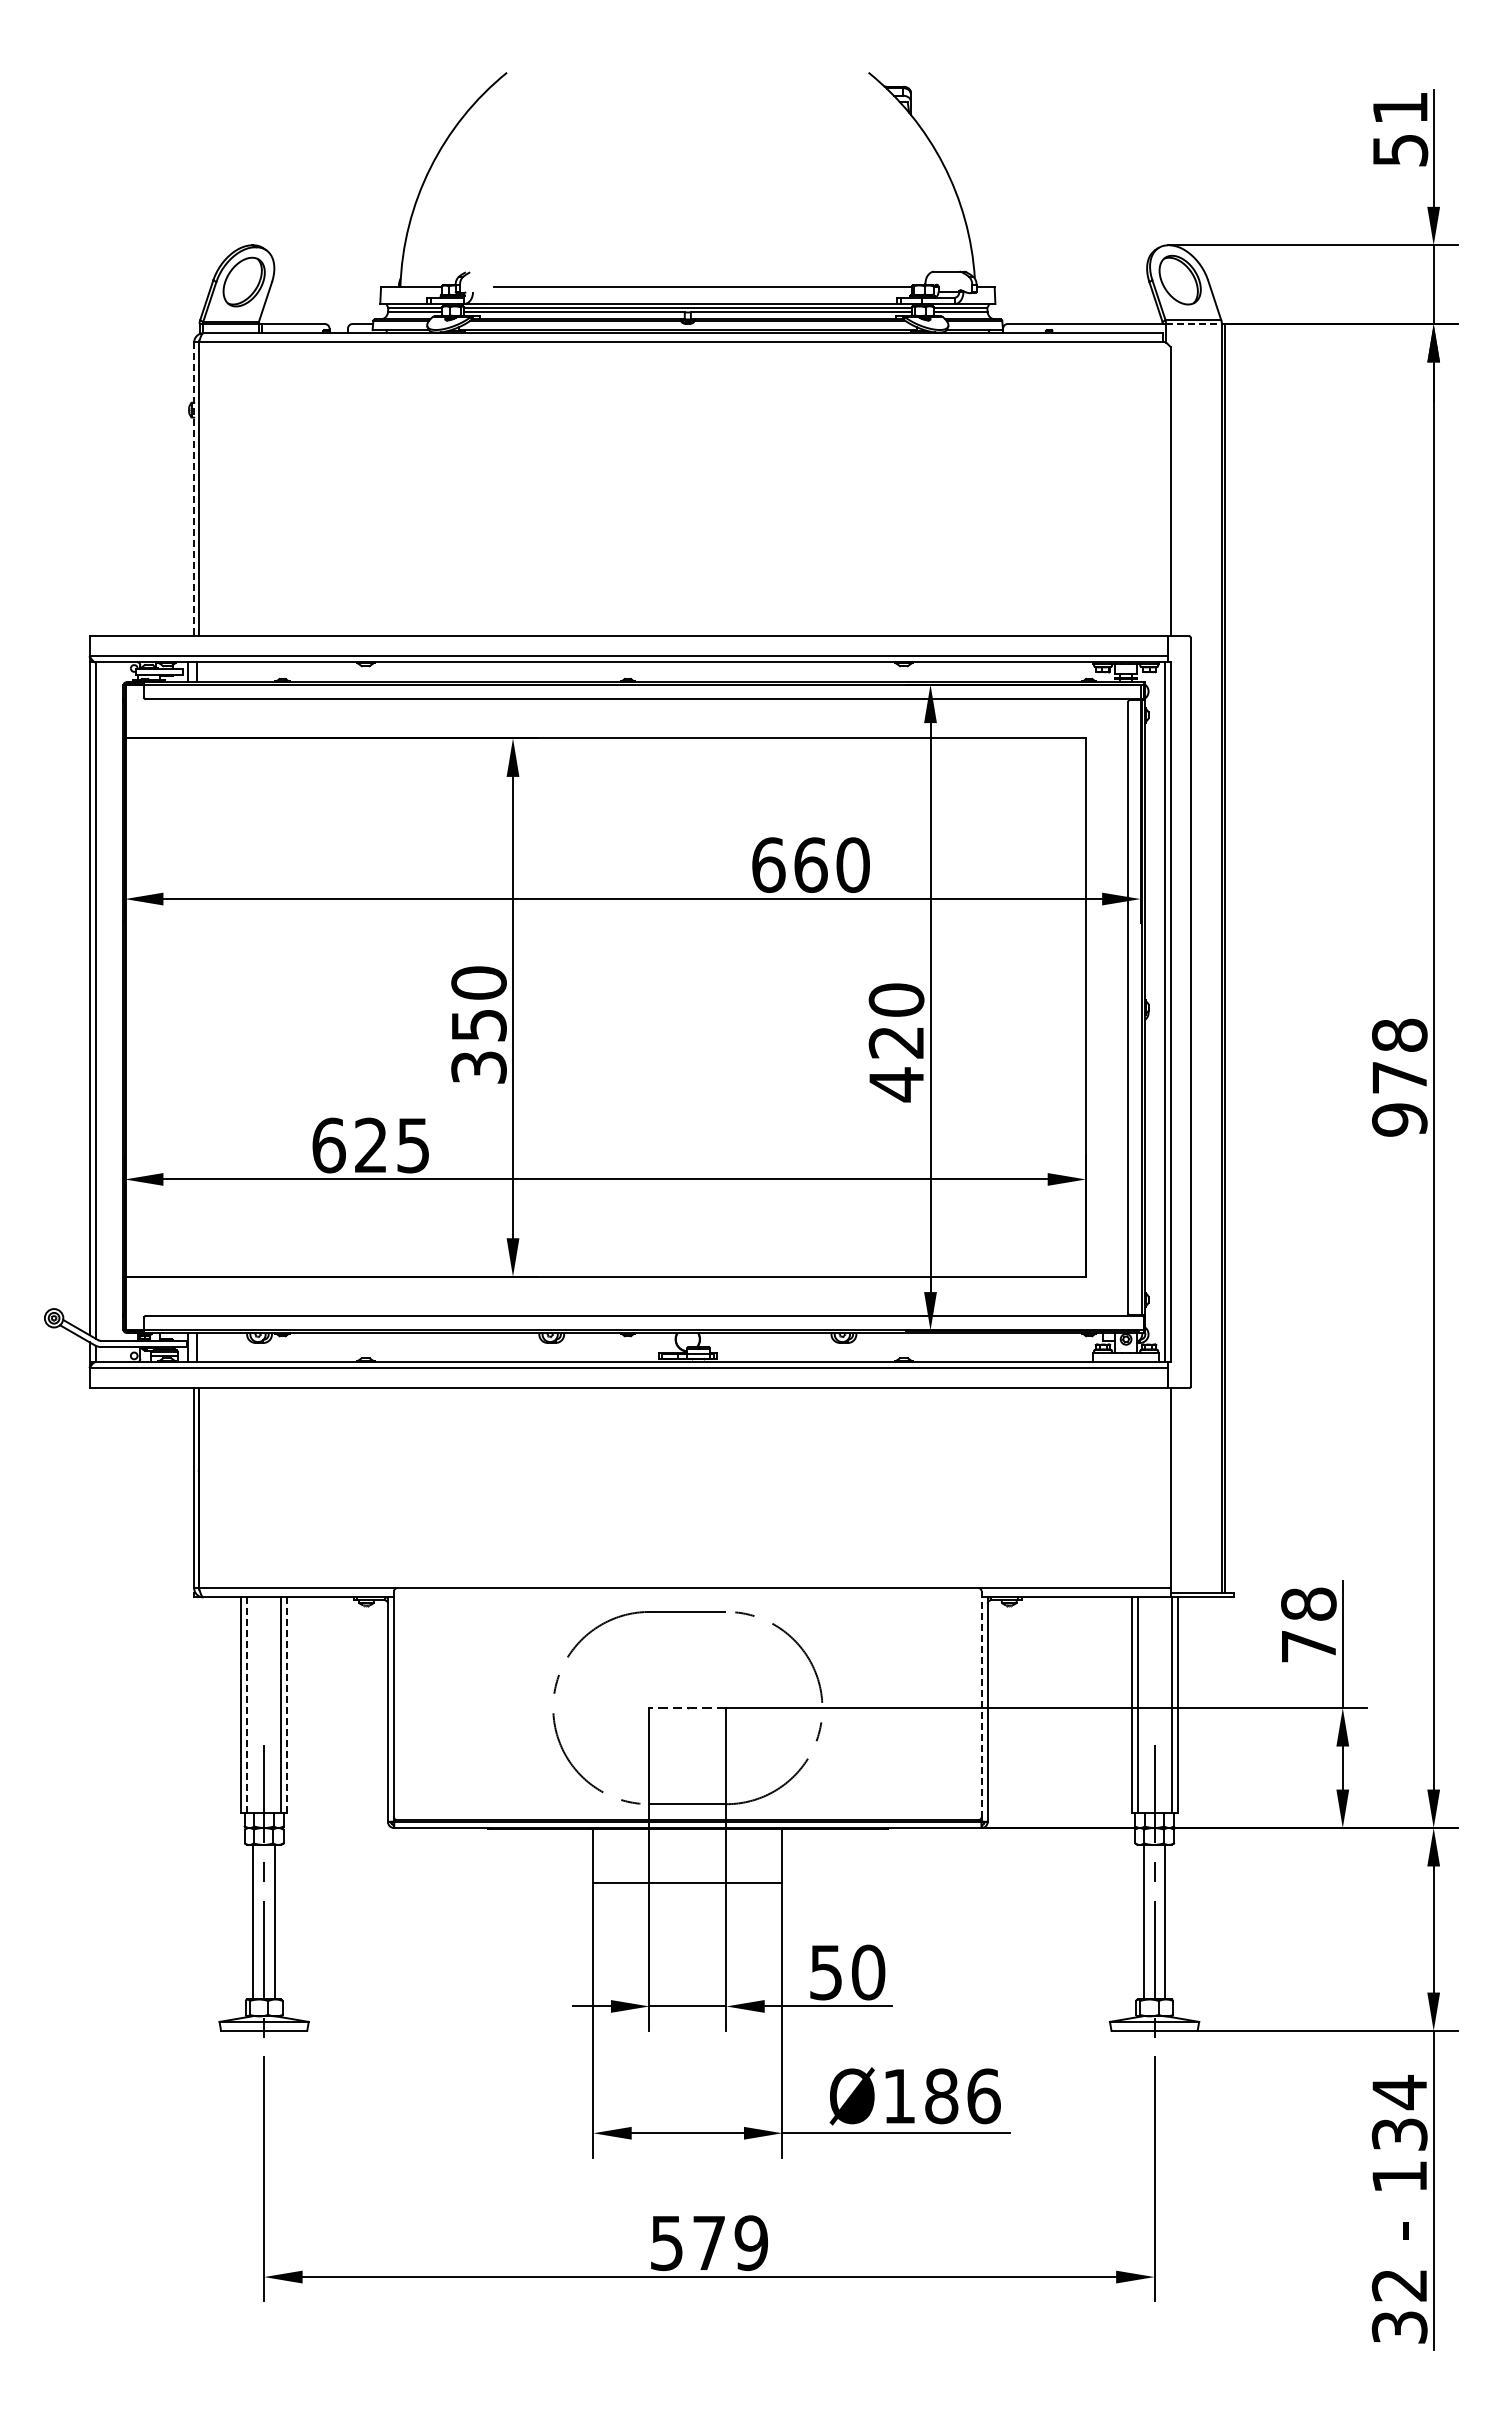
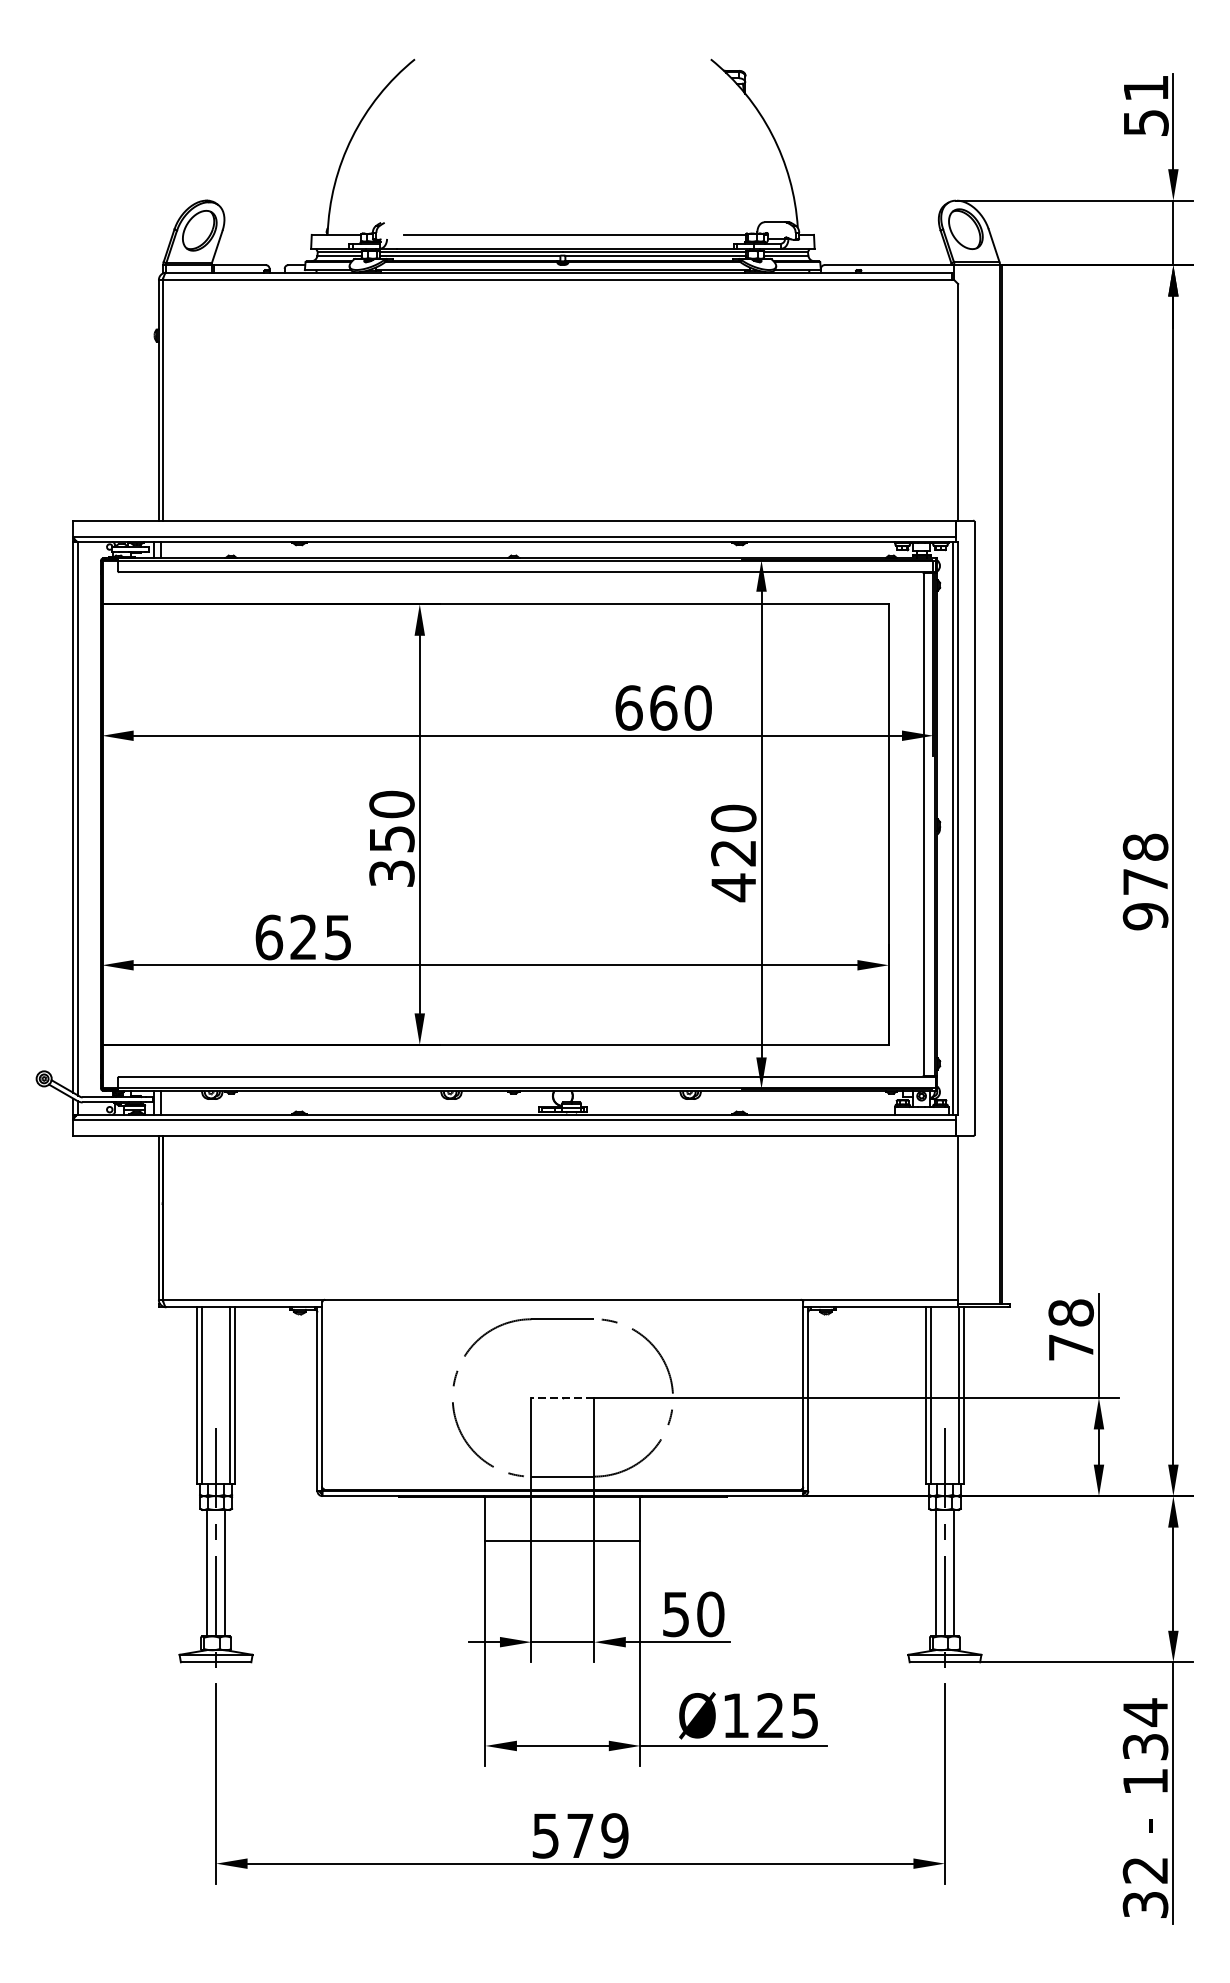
line: (1194, 324) -> (977, 265), dashed -> solid
line: (194, 489) -> (159, 400), dashed -> solid
line: (981, 1704) -> (803, 1395), dashed -> solid
line: (247, 1705) -> (202, 1395), dashed -> solid
line: (287, 1705) -> (235, 1395), dashed -> solid
text: (962, 2096) -> (787, 1715), Ø186 -> Ø125

